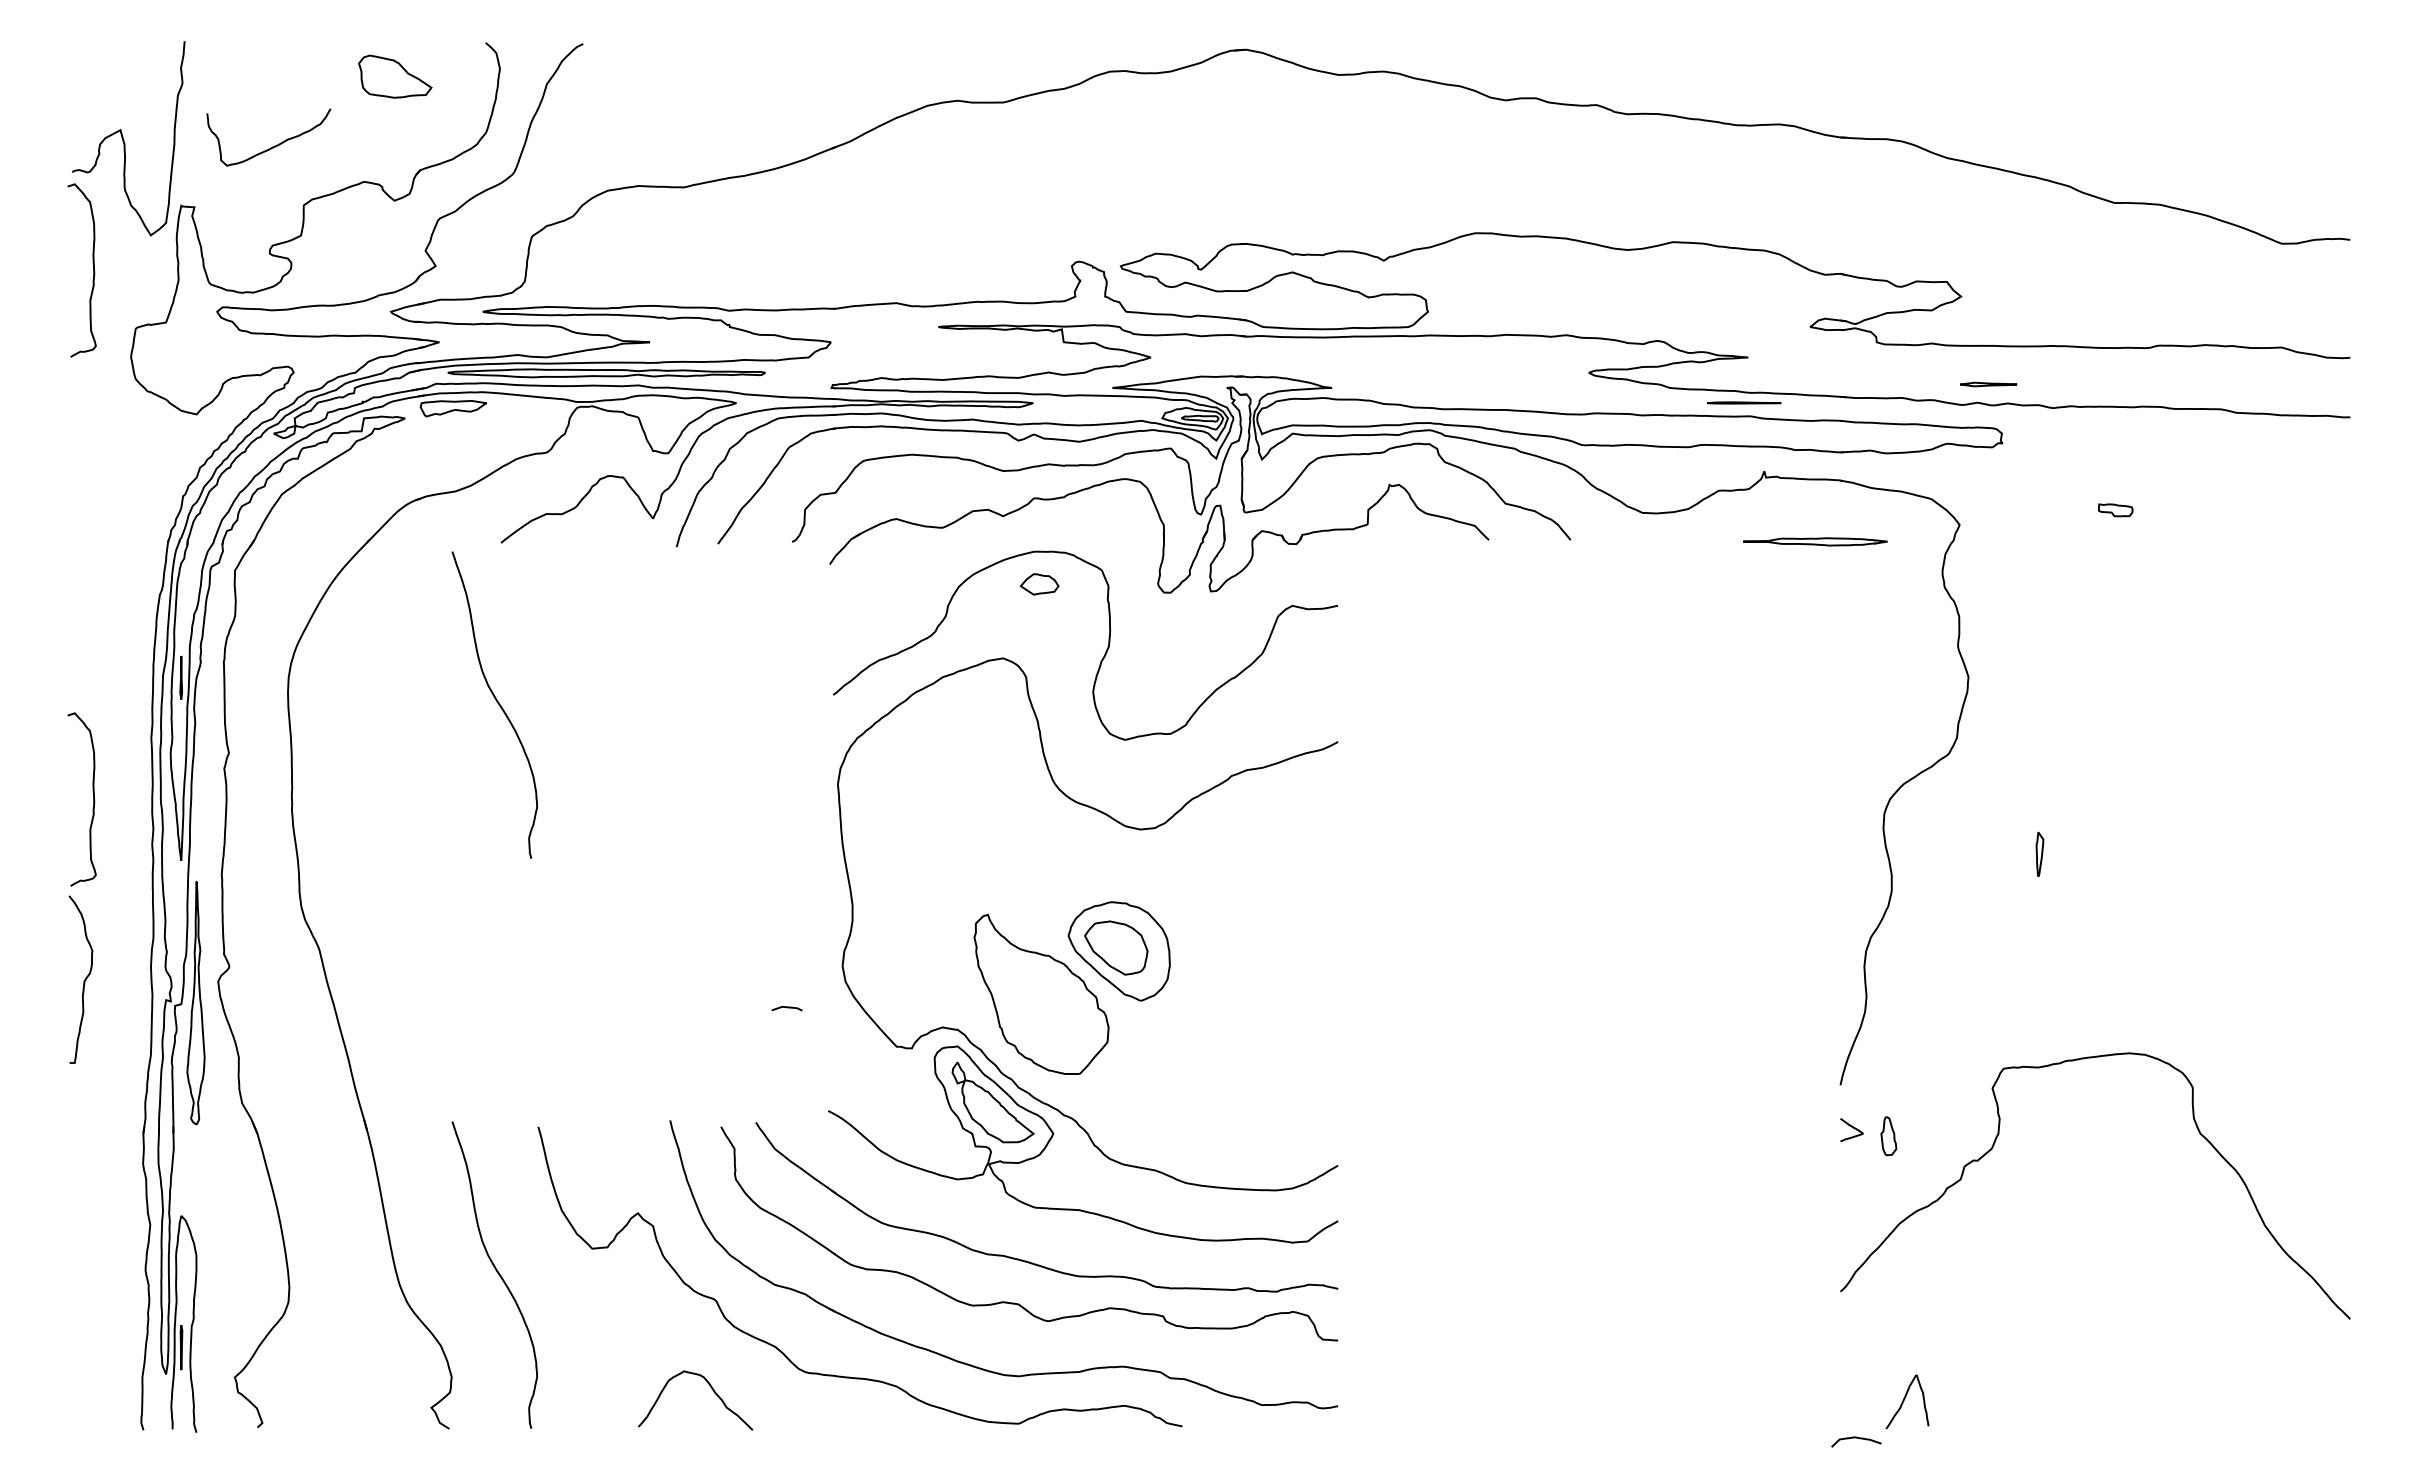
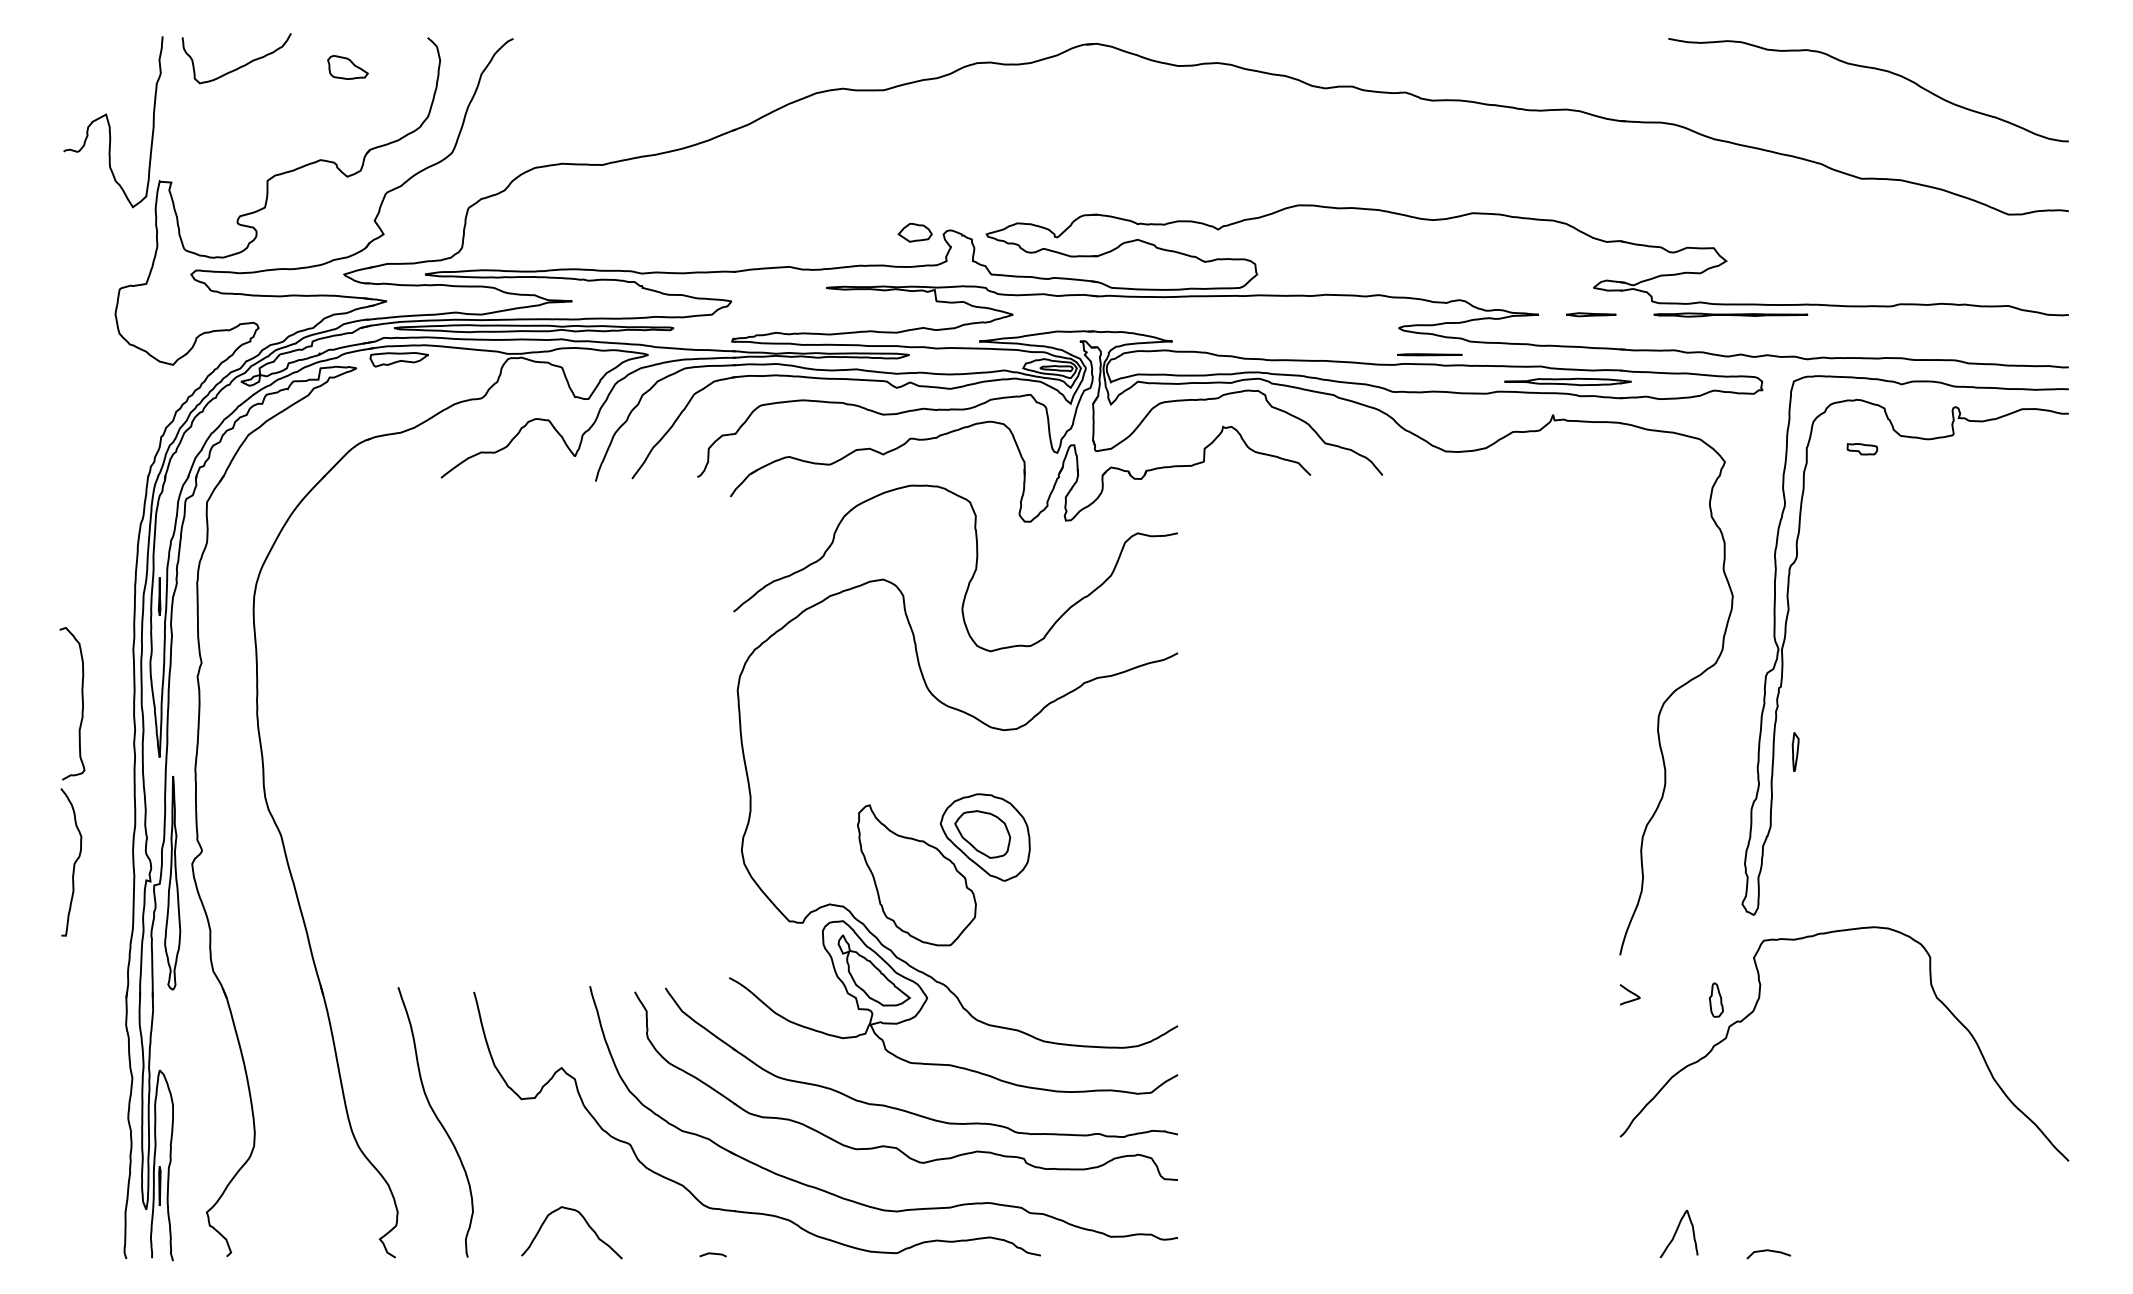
part: (394, 76) -> (347, 67), size x0.62
curve: (2127, 78) -> (1872, 69), added
curve: (272, 146) -> (239, 66), moved
curve: (93, 270) -> (82, 238), removed
part: (1965, 357) -> (1730, 314), added
part: (1988, 384) -> (1591, 314), moved
line: (1744, 402) -> (1430, 354), moved
part: (1815, 541) -> (1568, 381), moved
part: (1039, 584) -> (915, 232), moved
curve: (496, 702) -> (437, 618), removed
part: (2029, 719) -> (1786, 633), added
curve: (786, 1008) -> (712, 1254), moved
part: (1888, 1136) -> (1716, 1000), moved
curve: (712, 1390) -> (586, 1223), moved
curve: (1856, 1438) -> (1768, 1251), moved

